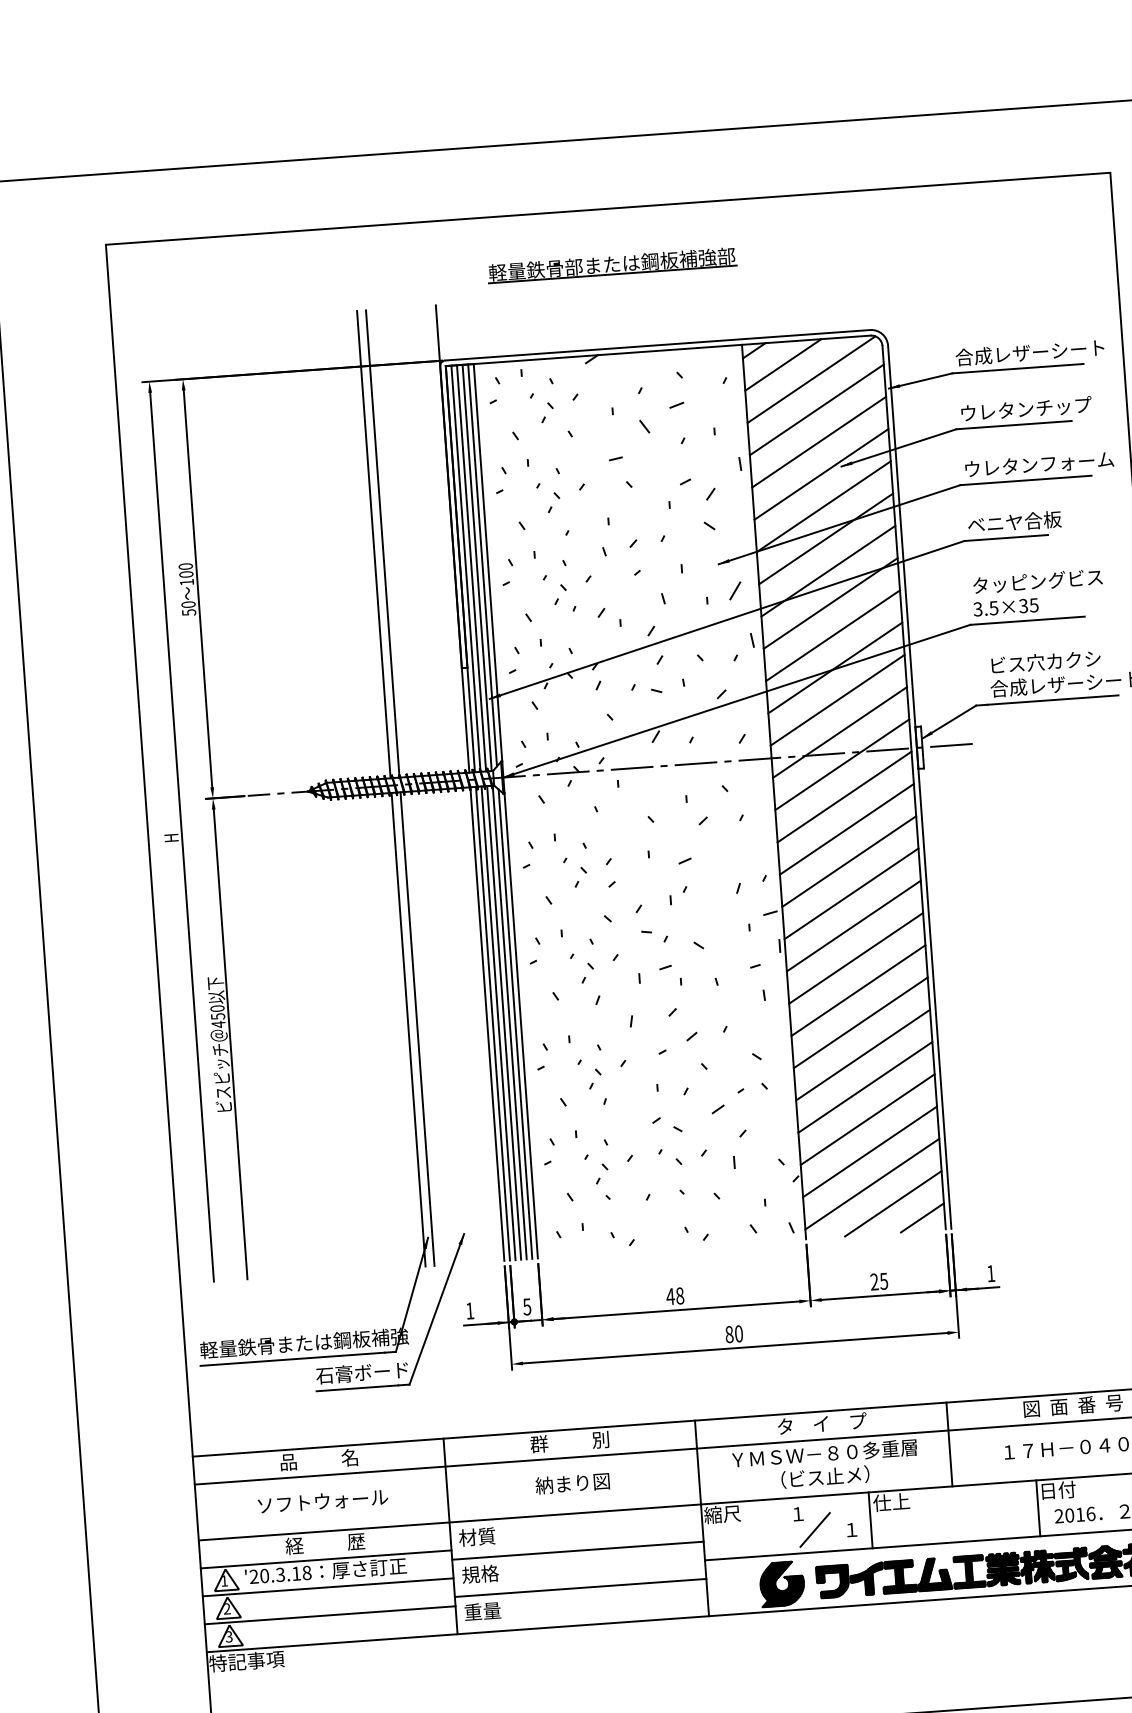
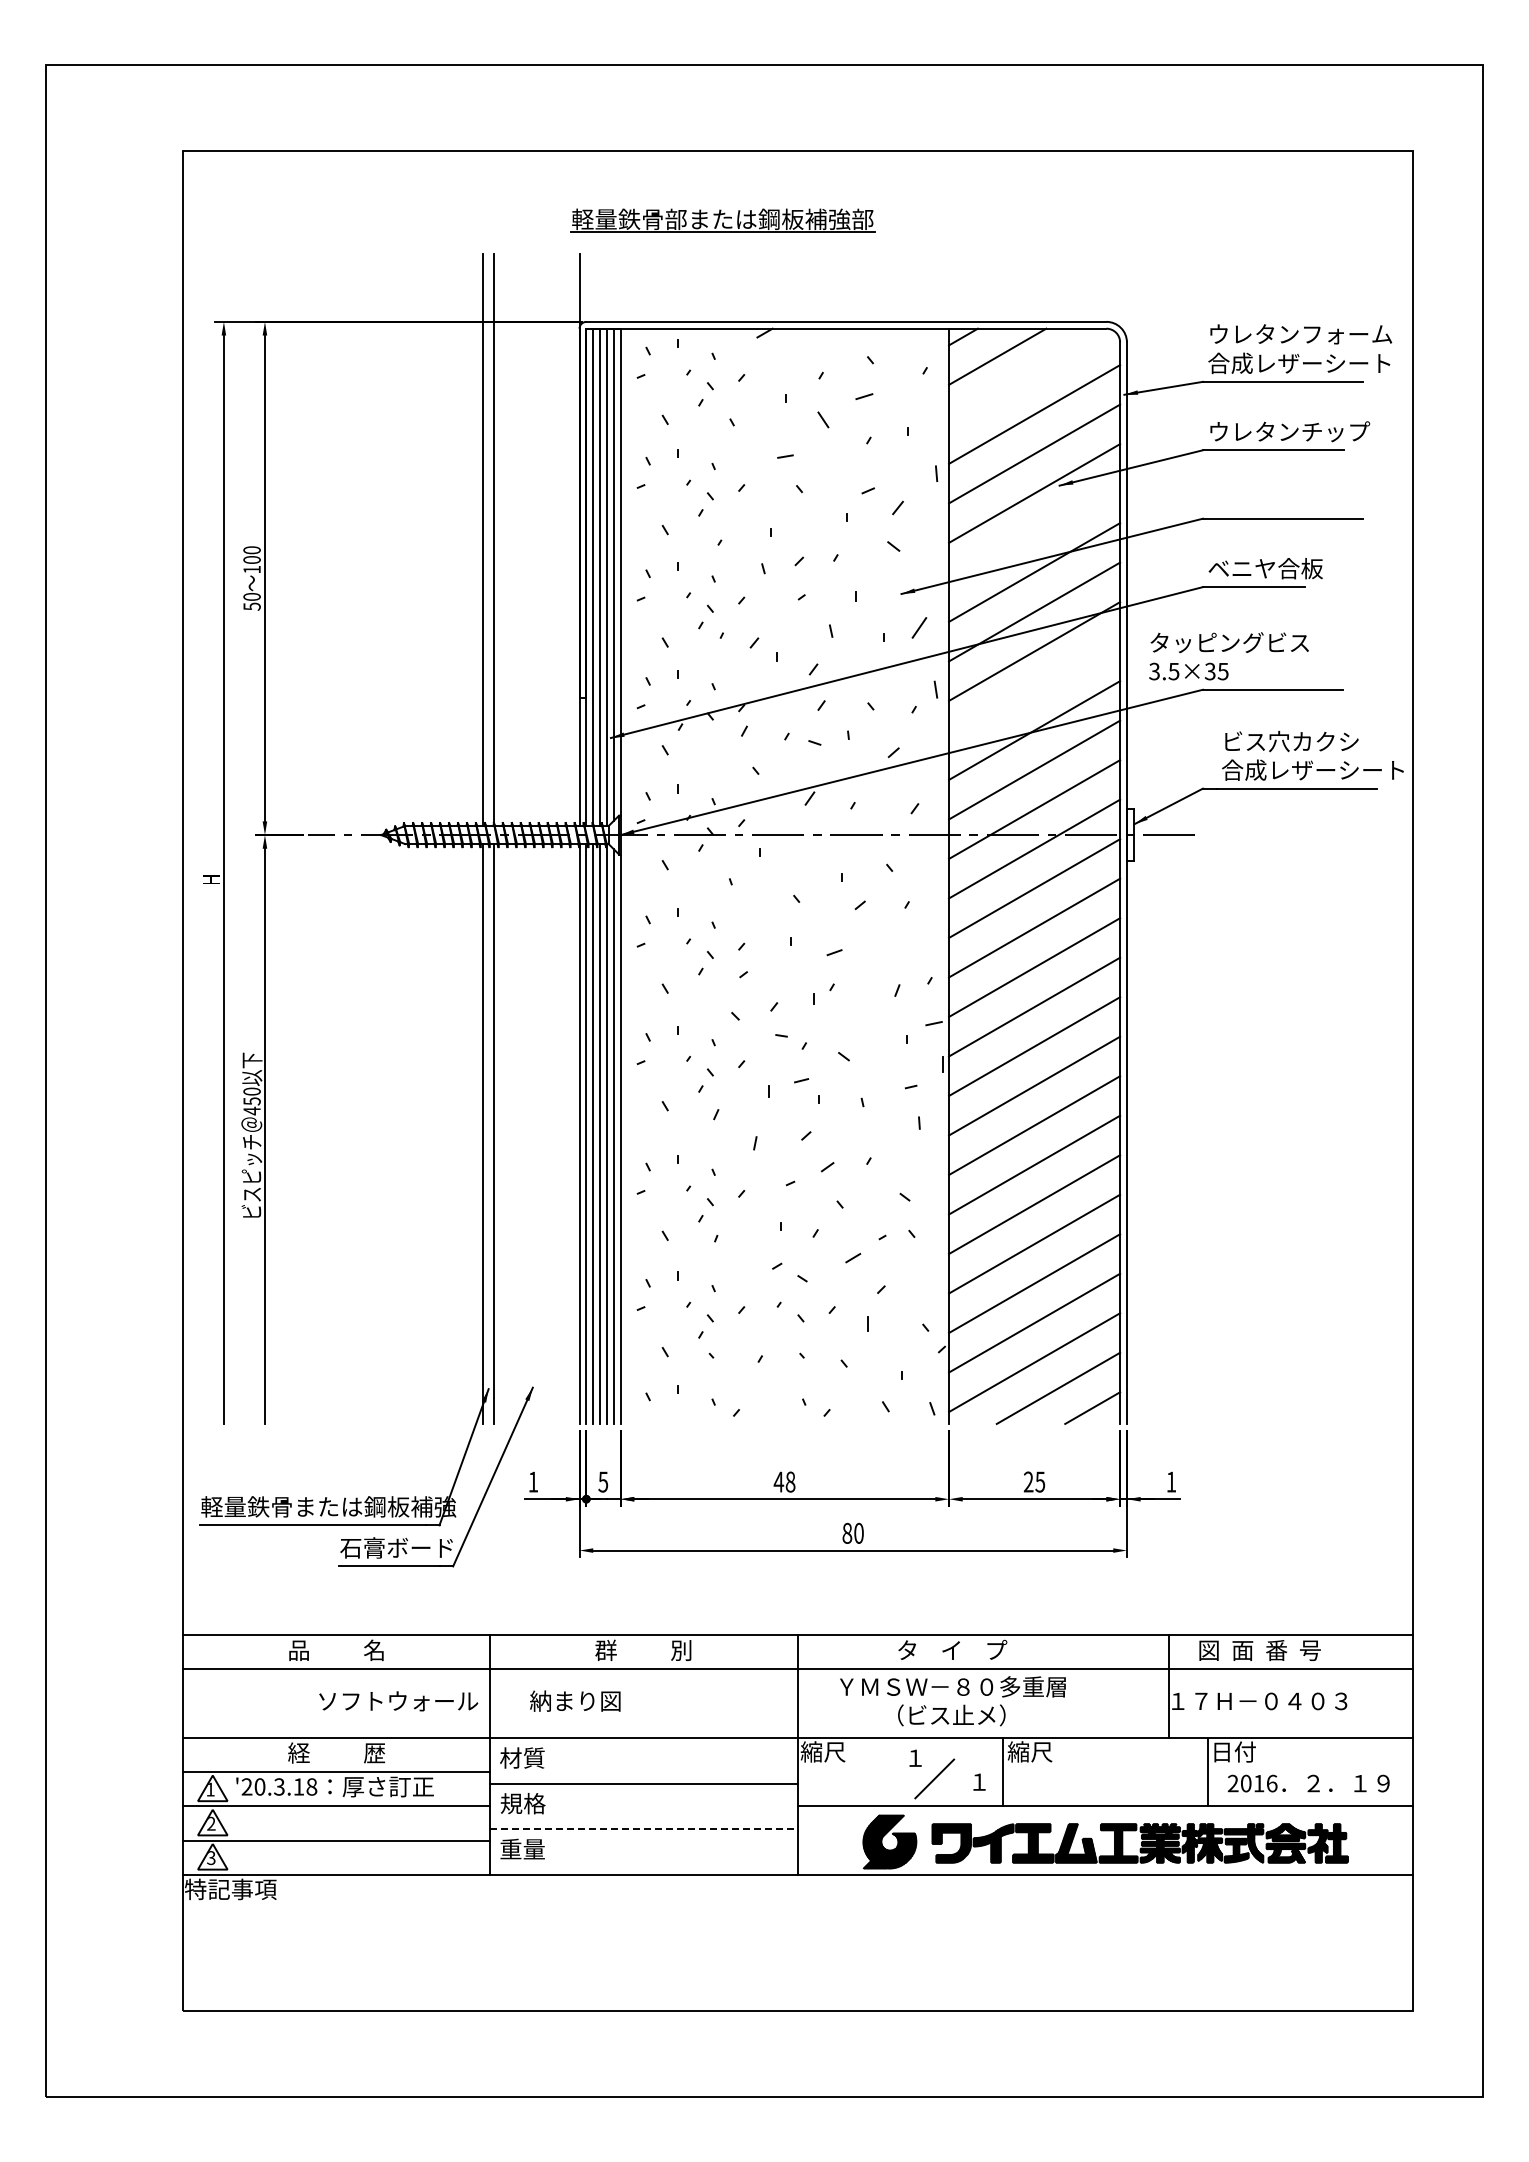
part: (611, 265) -> (722, 220), moved
line: (811, 379) -> (1030, 377), removed
text: (1039, 464) -> (1301, 334), moved
line: (823, 506) -> (1034, 532), removed
text: (1037, 592) -> (1228, 656), moved
line: (832, 635) -> (1034, 690), removed
line: (949, 1444) -> (1168, 1686), moved
text: (572, 1482) -> (575, 1700), moved
text: (322, 1501) -> (398, 1701), moved
text: (890, 1502) -> (1029, 1751), 仕上 -> 縮尺
line: (580, 1588) -> (643, 1829), solid -> dashed

